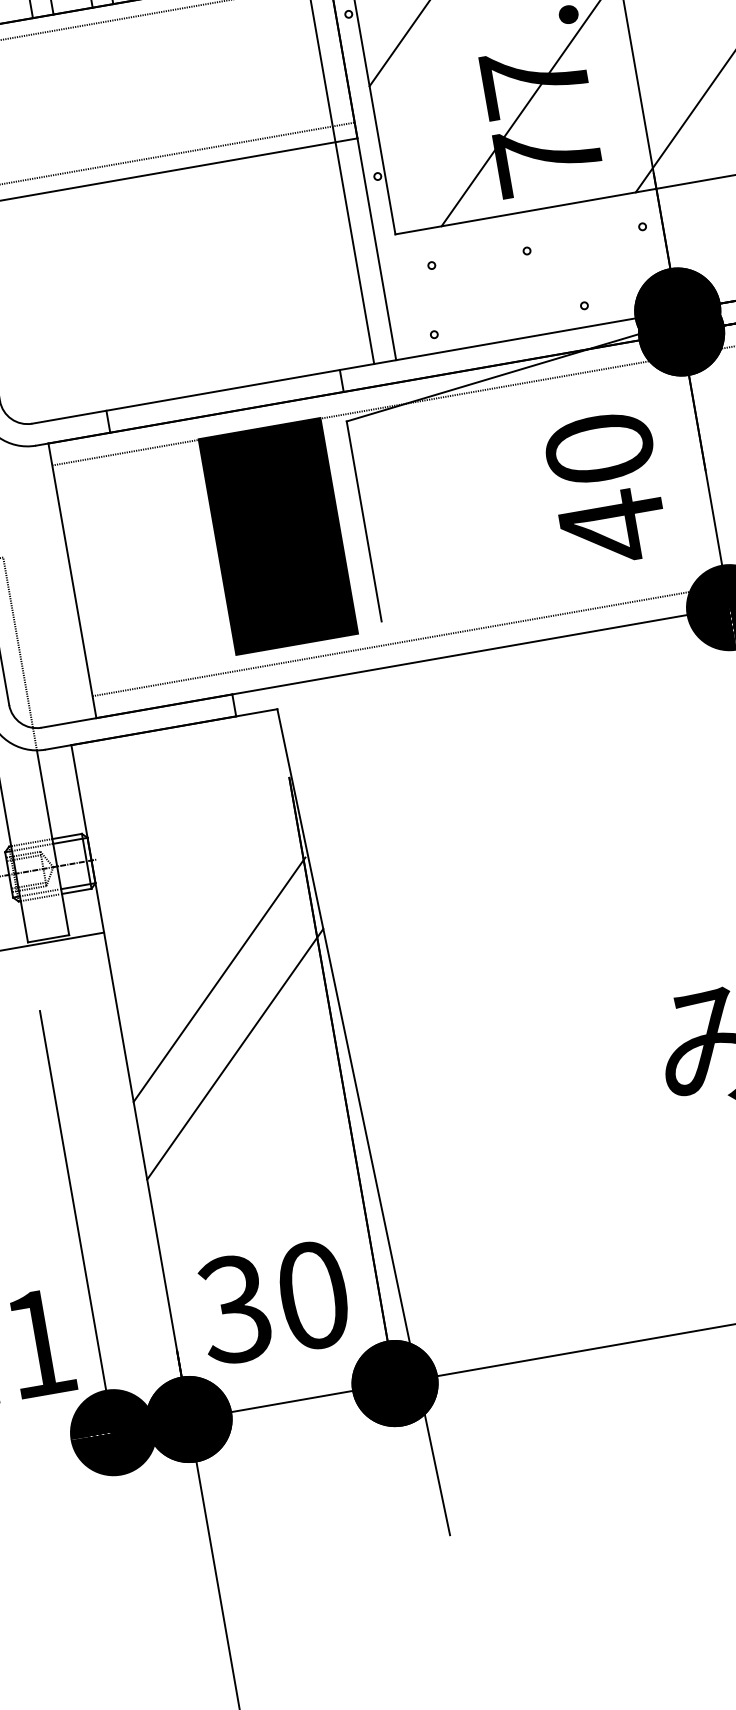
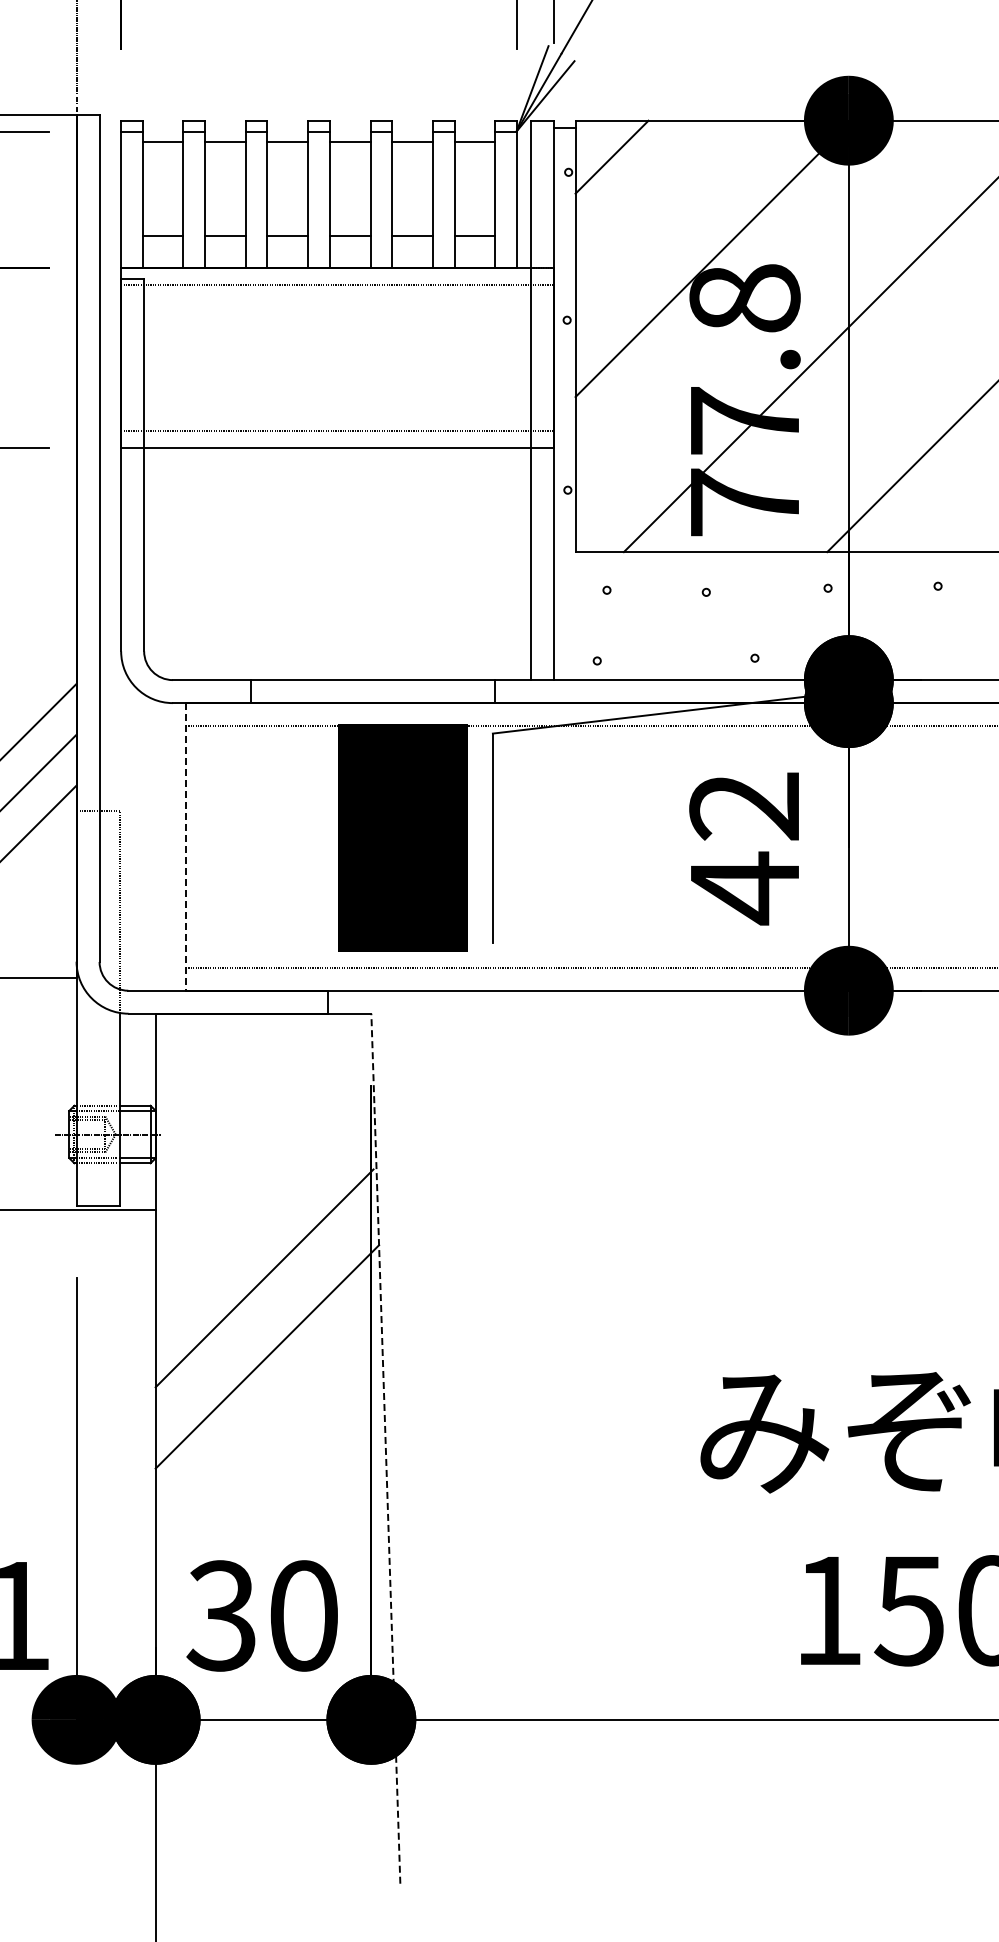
text: (599, 449) -> (744, 806), 40 -> 42
line: (72, 580) -> (185, 846), solid -> dashed
line: (363, 1122) -> (385, 1448), solid -> dashed

